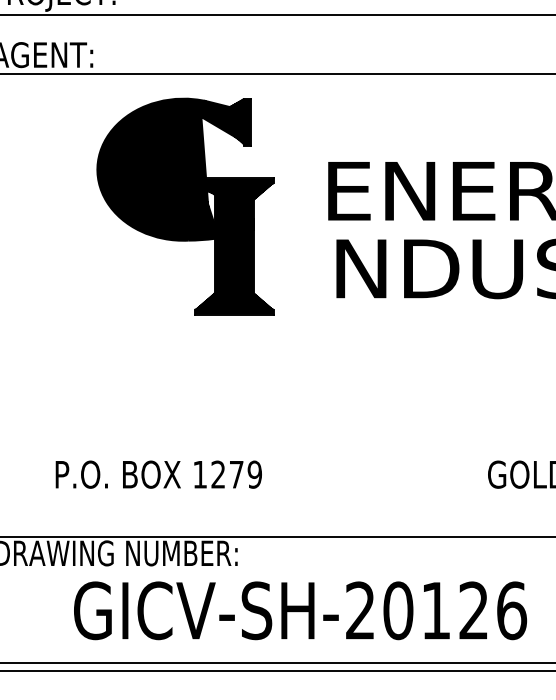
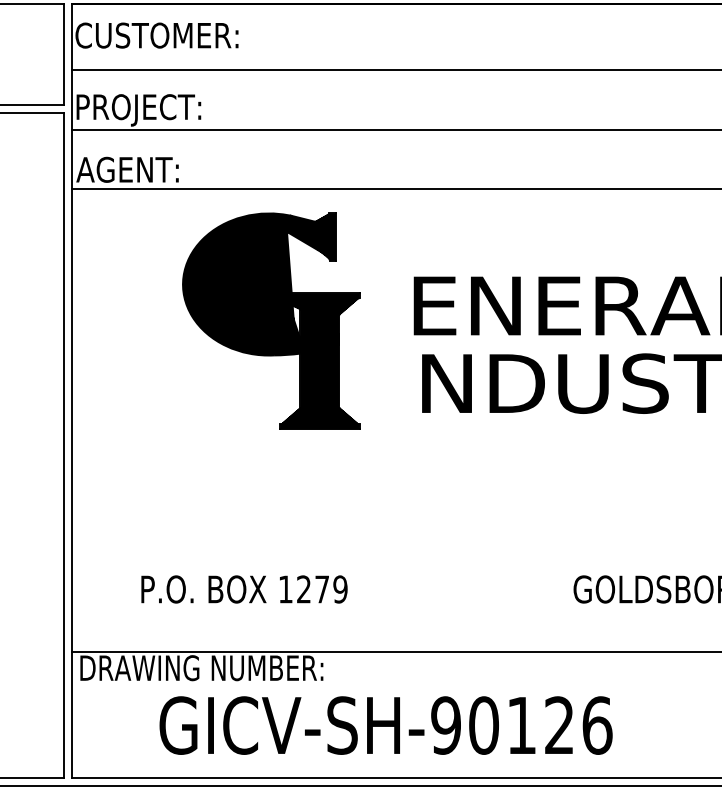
text: (359, 610) -> (445, 725), GICV-SH-20126 -> GICV-SH-90126

